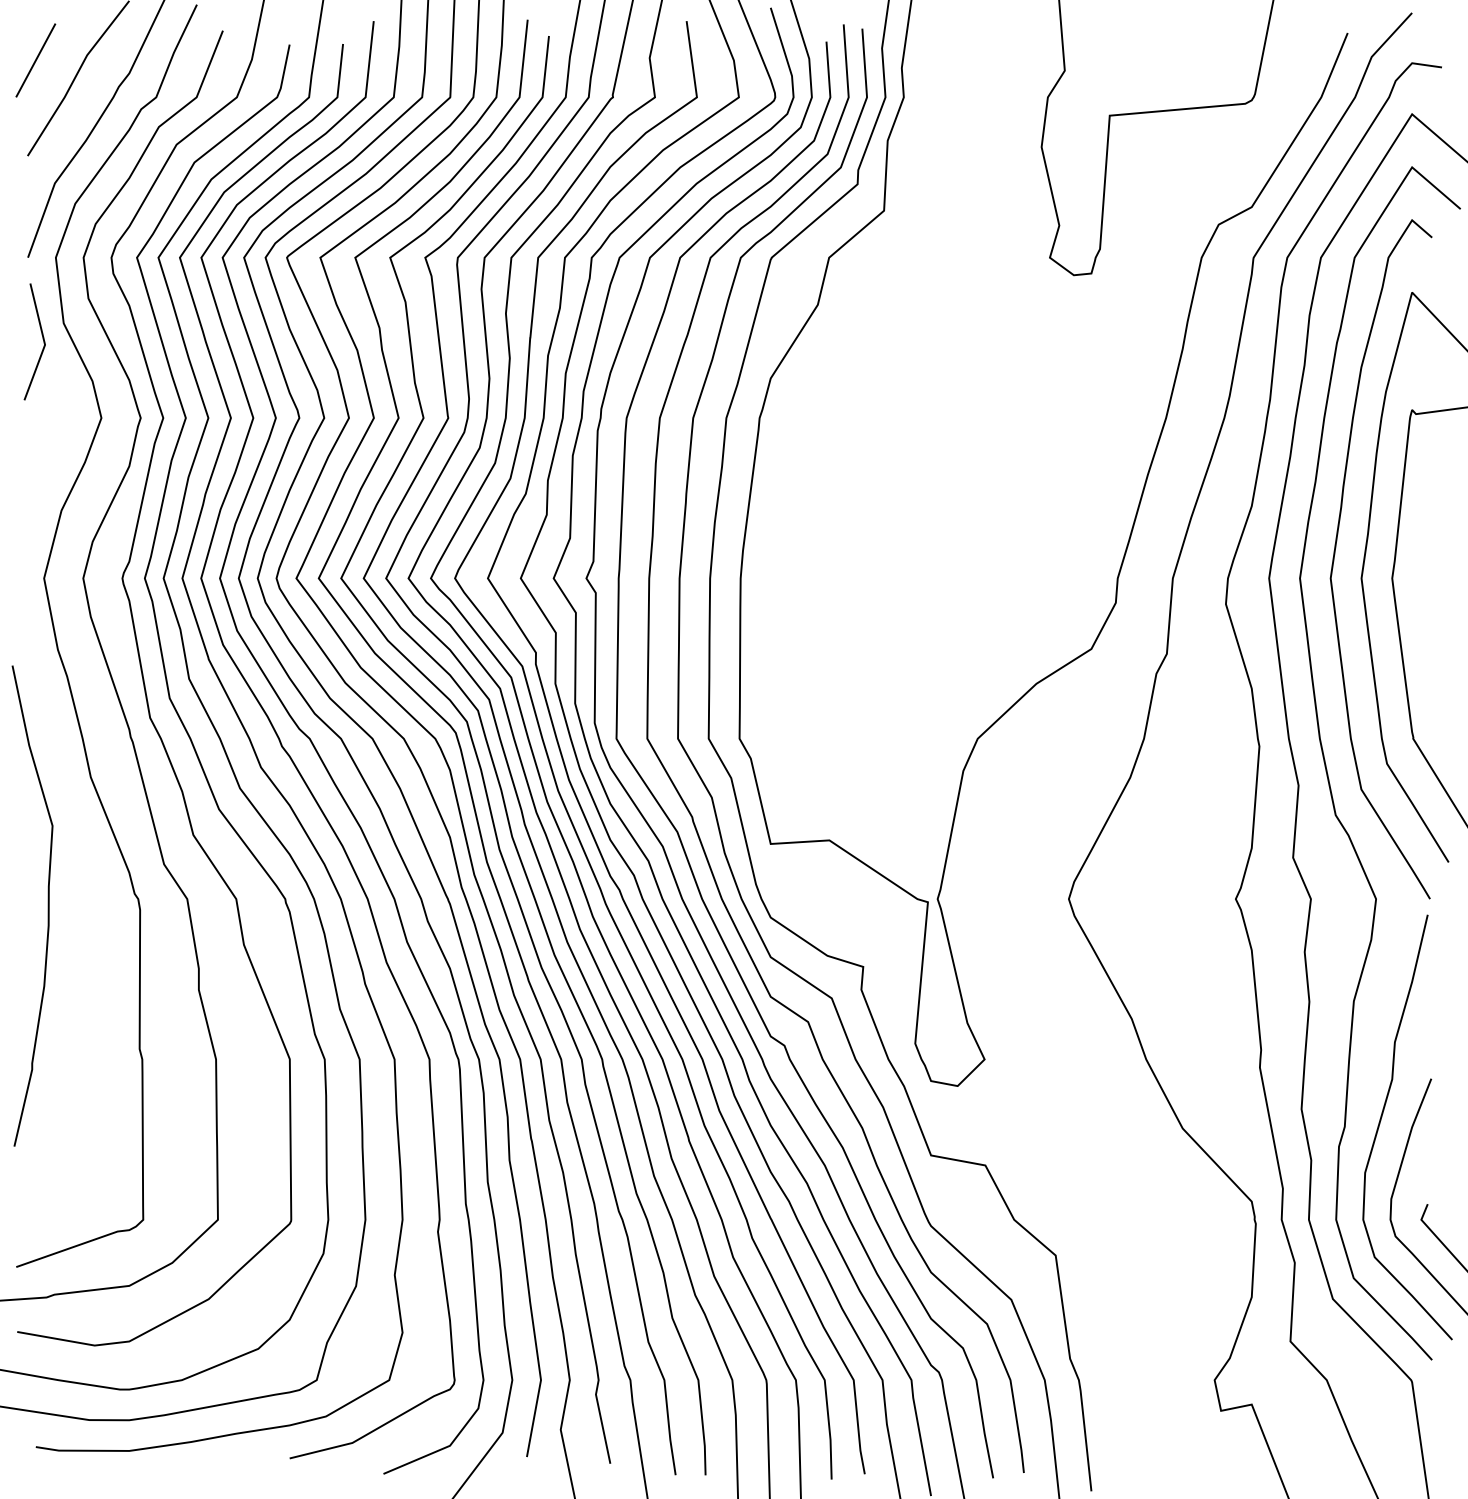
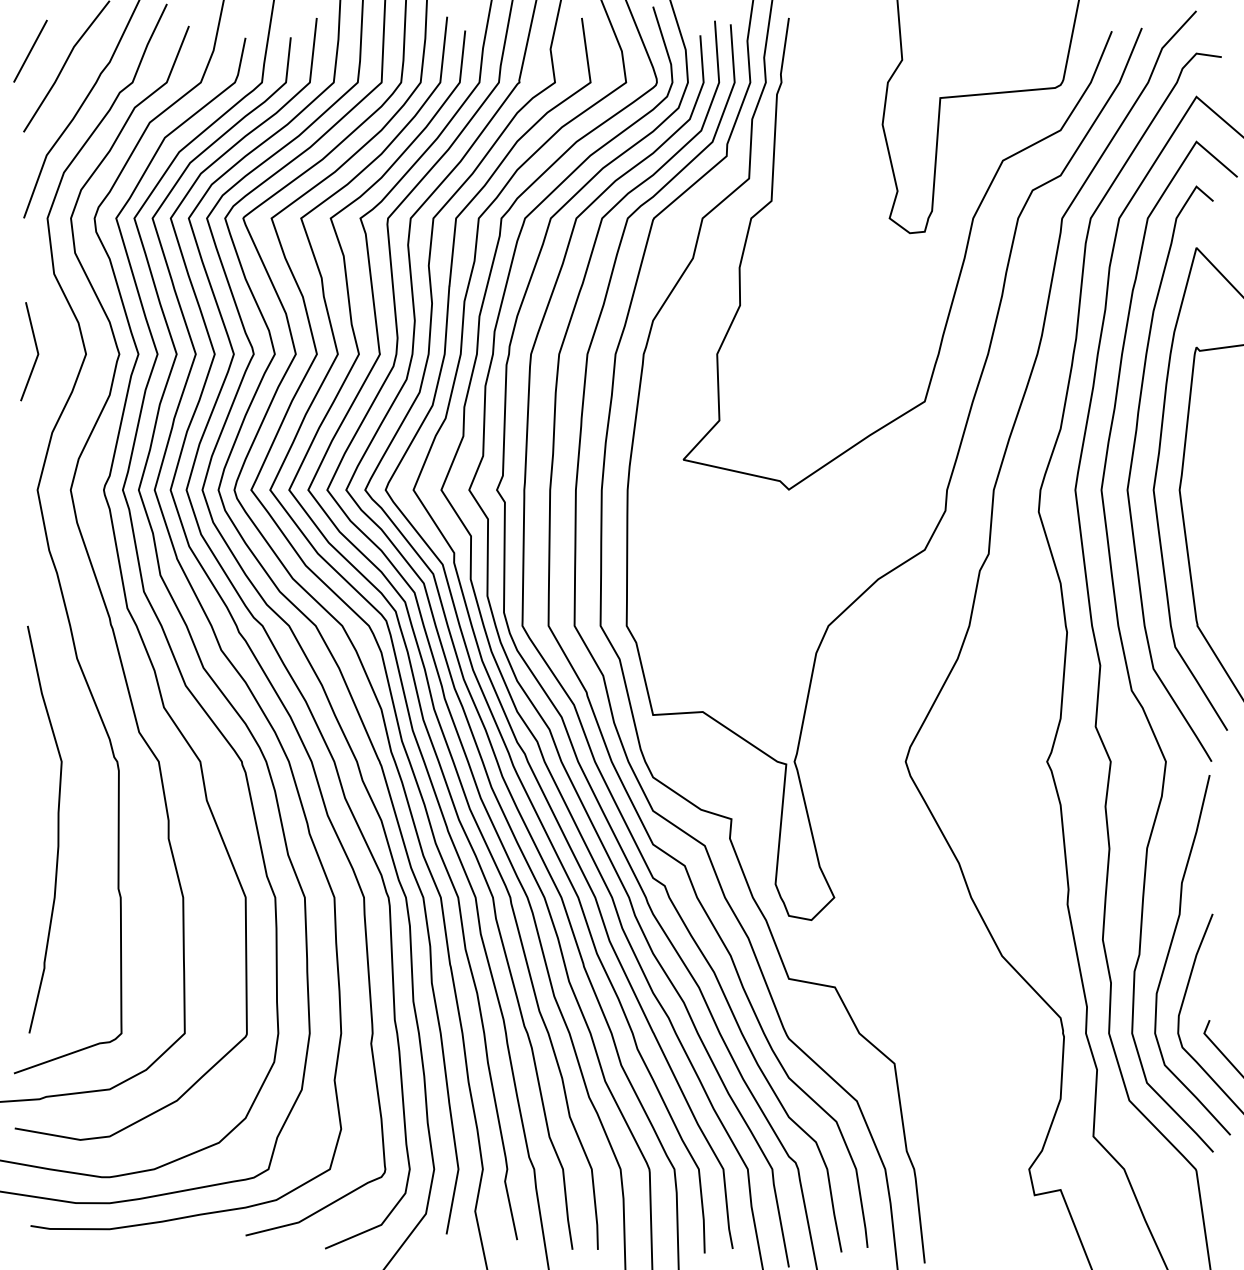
curve: (1133, 316) -> (960, 268), added
line: (42, 341) -> (36, 351), moved
curve: (47, 905) -> (57, 829), moved

